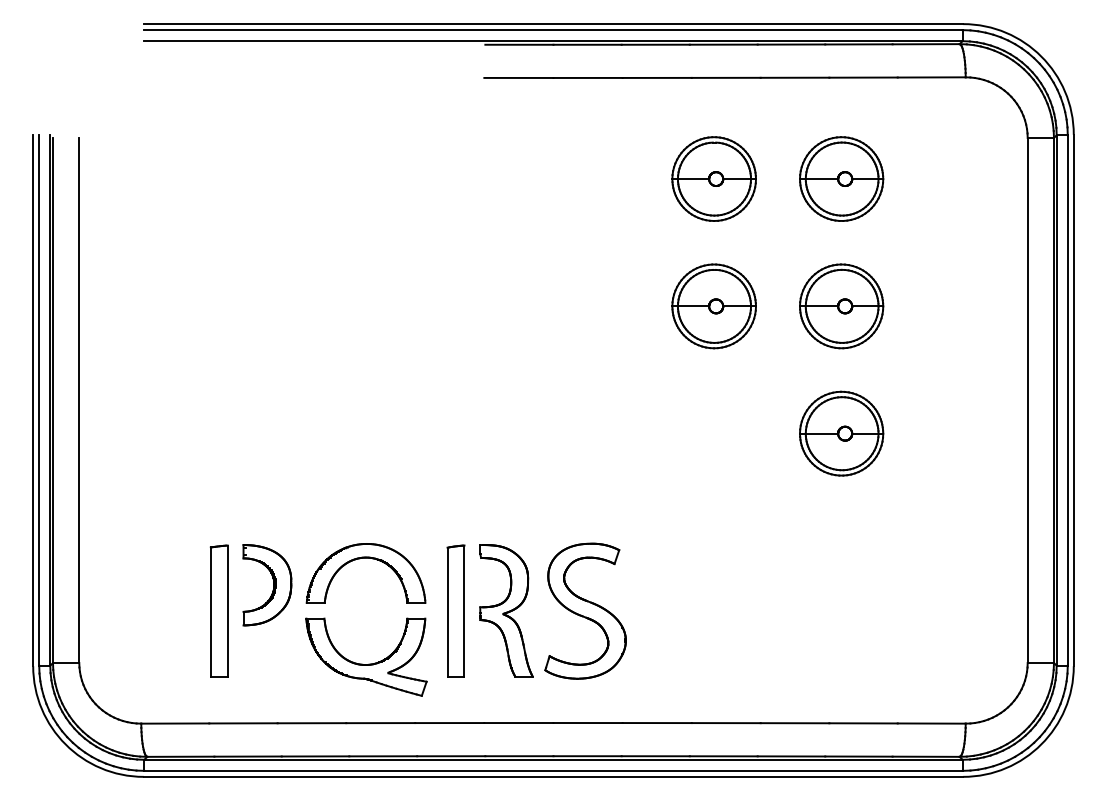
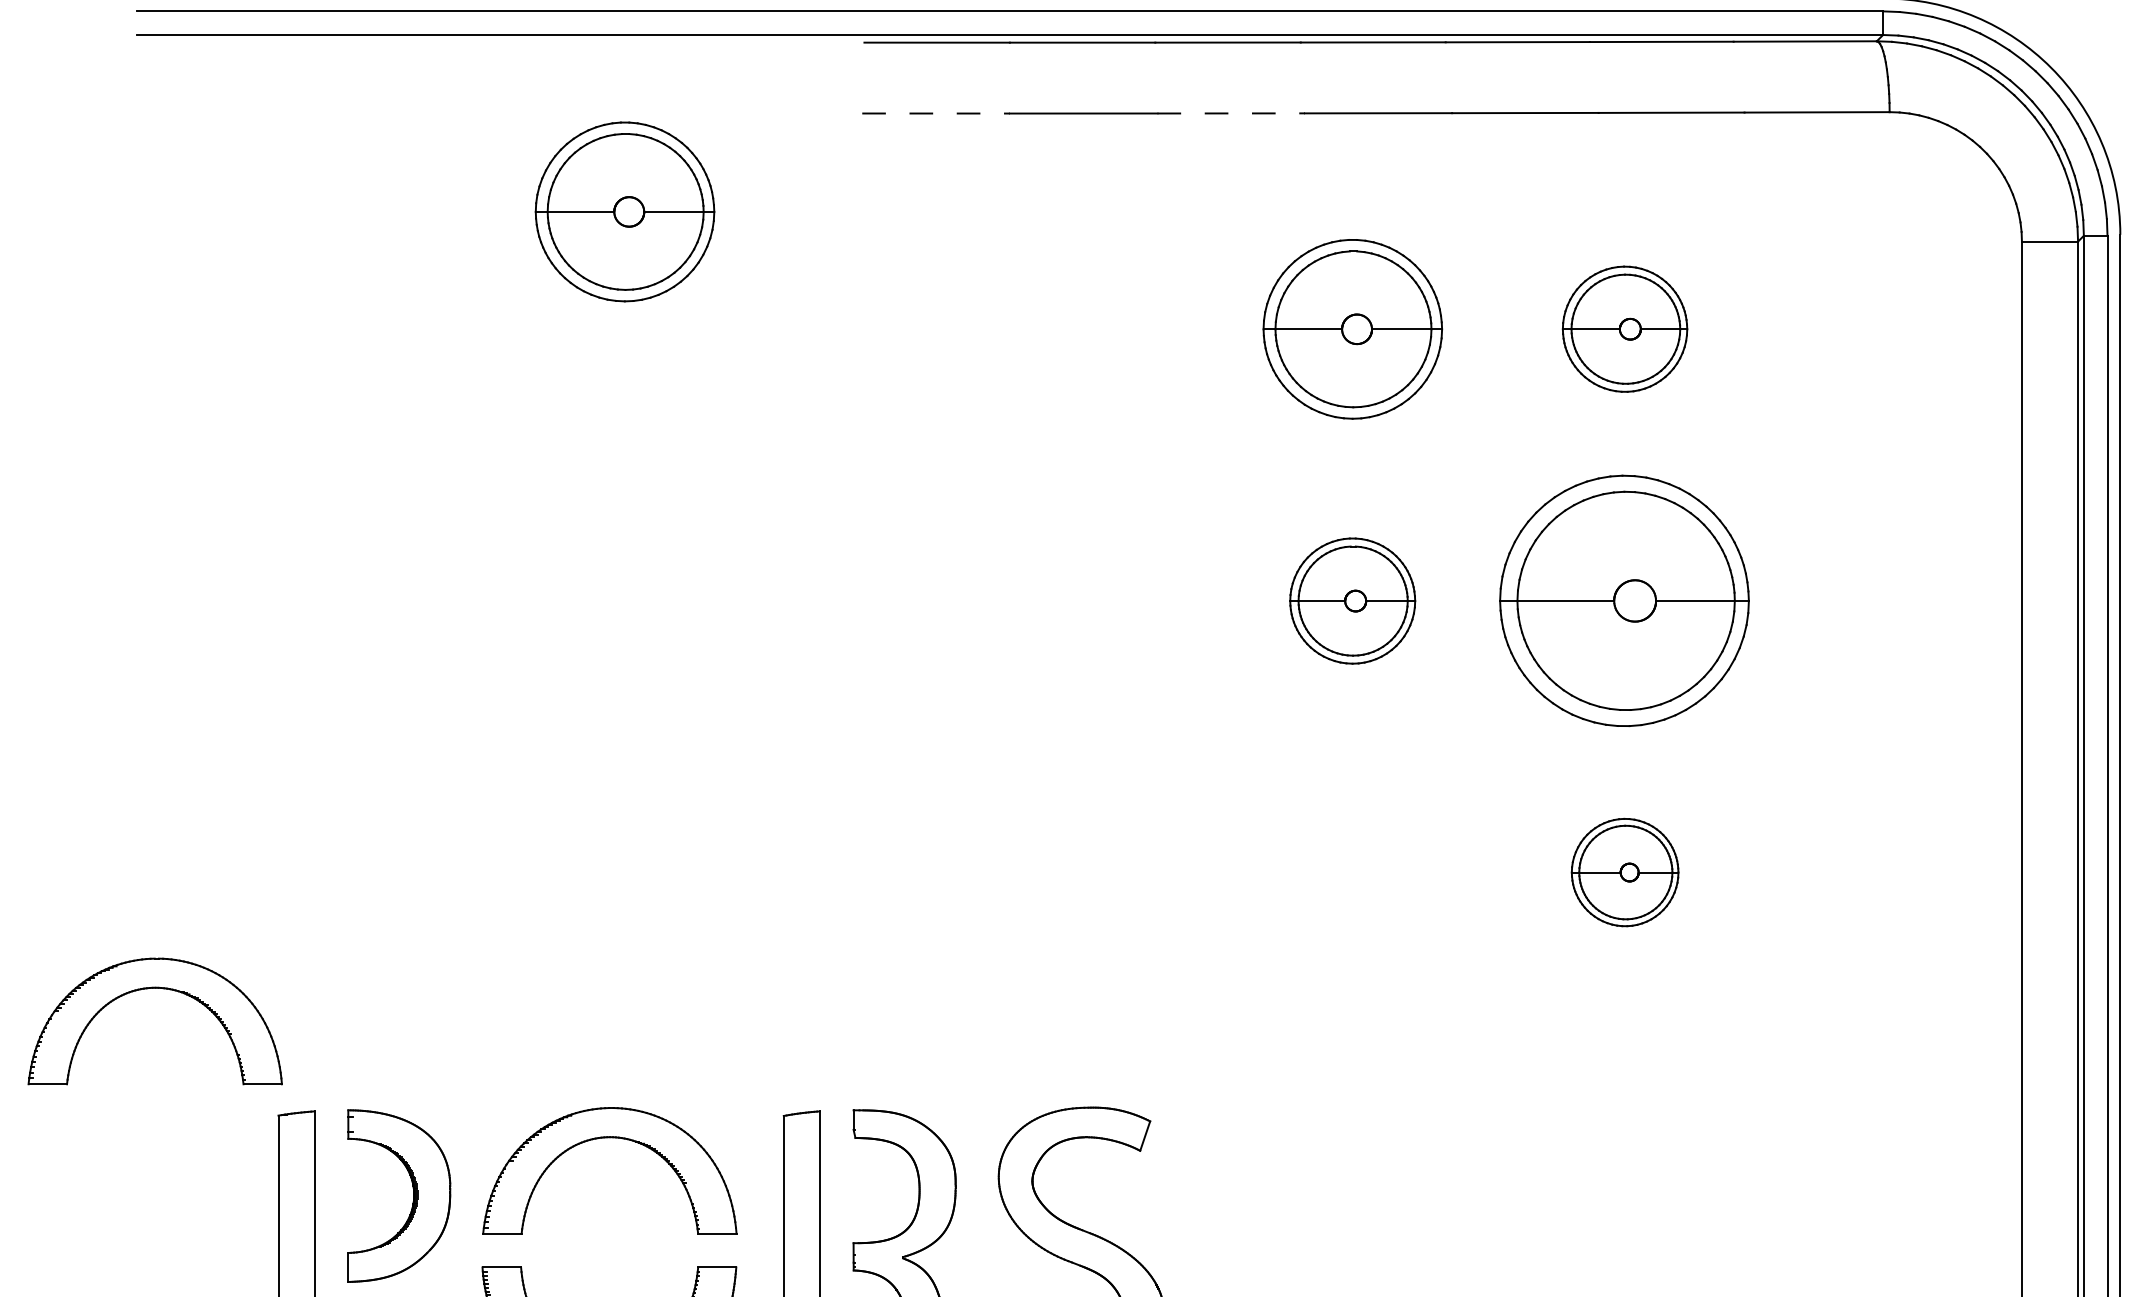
line: (518, 77) -> (935, 112), solid -> dashed
line: (657, 77) -> (1231, 112), solid -> dashed
part: (372, 123) -> (623, 210), added
part: (841, 178) -> (1624, 328), size x0.7
part: (713, 306) -> (1351, 601), size x0.7
part: (841, 306) -> (1624, 601), size x1.4
part: (841, 433) -> (1624, 872), size x0.6
part: (152, 488) -> (154, 989), added

